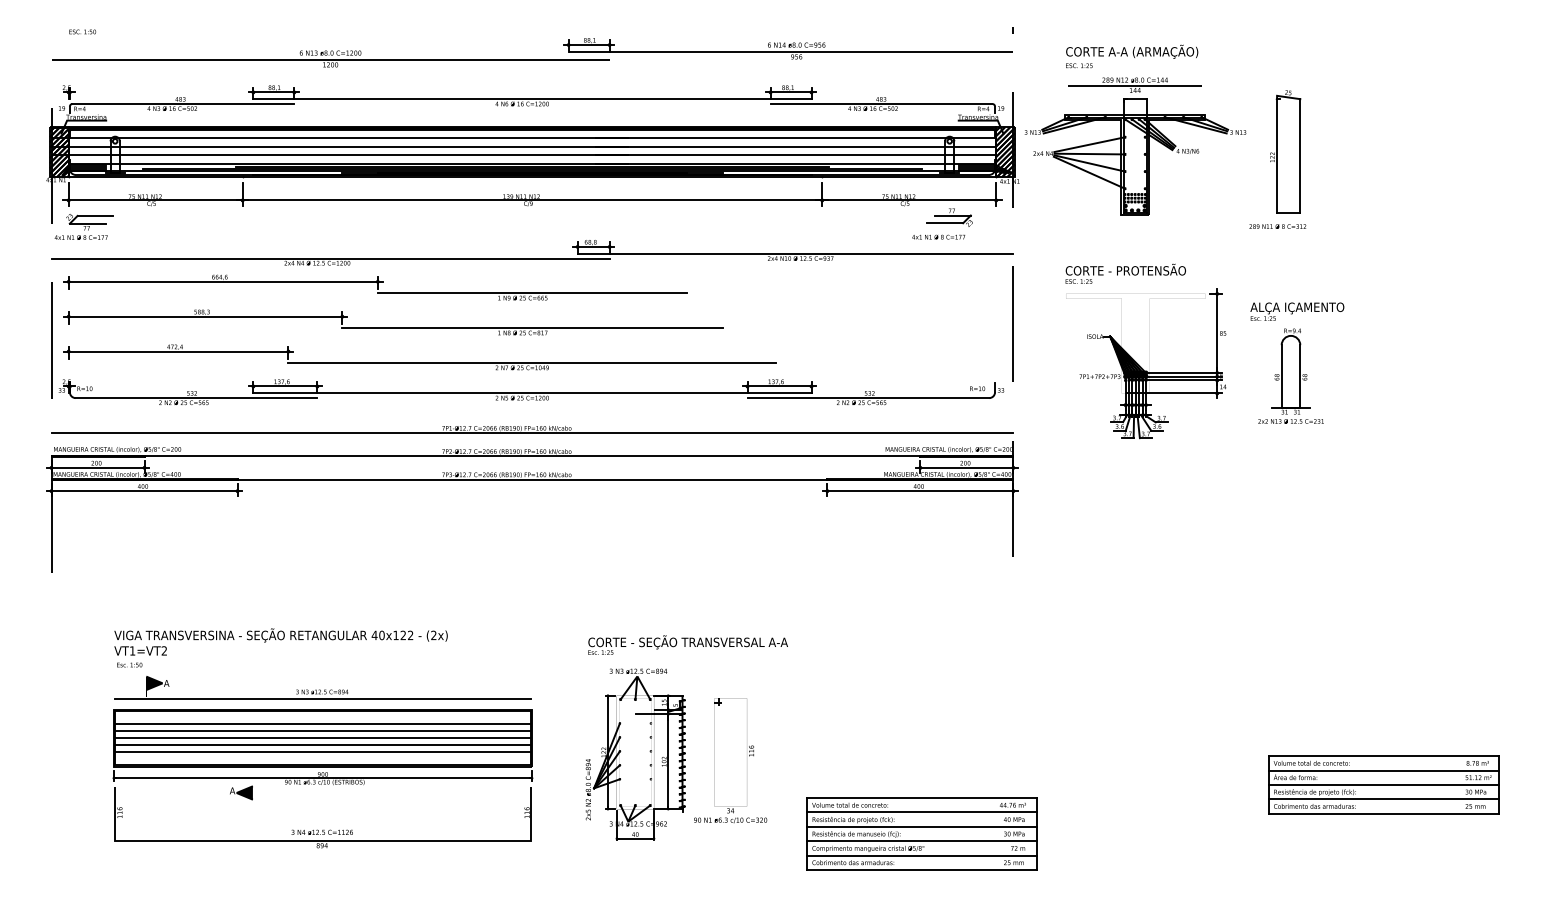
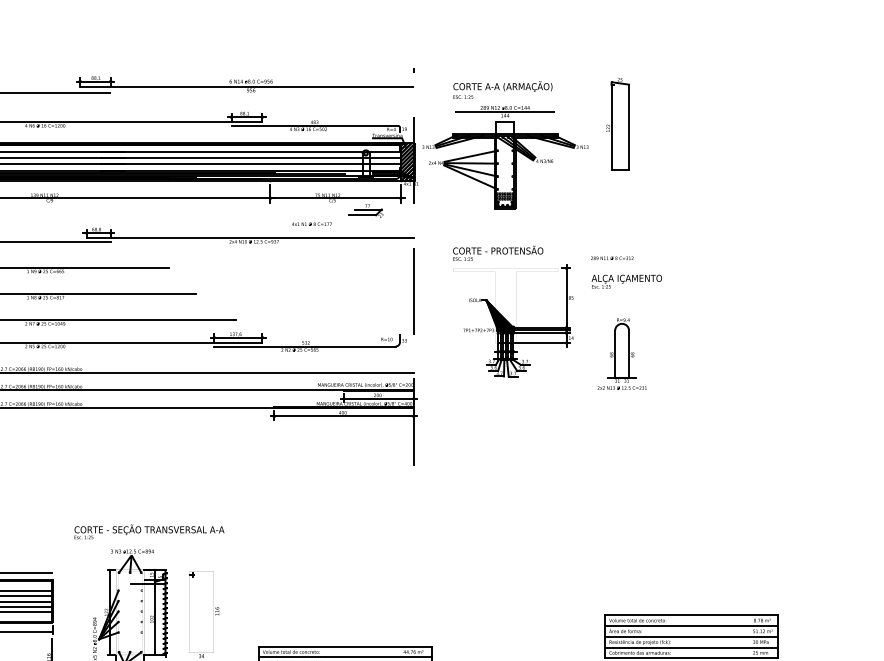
part: (1285, 151) -> (617, 123), moved
text: (1277, 226) -> (611, 258), moved
text: (938, 236) -> (311, 223), moved
part: (1290, 375) -> (621, 353), moved
text: (687, 644) -> (148, 531), moved

